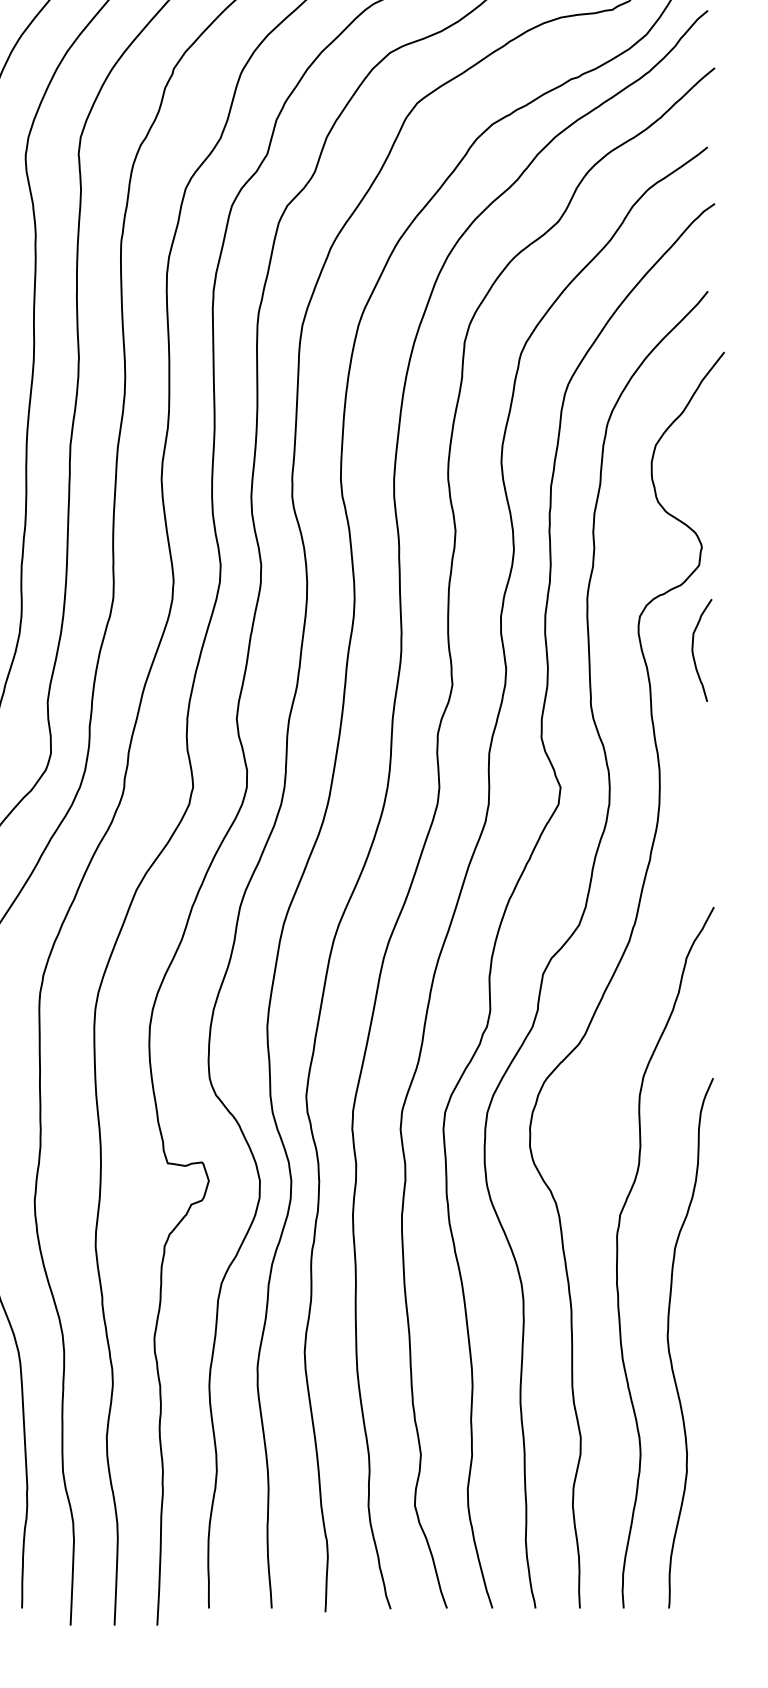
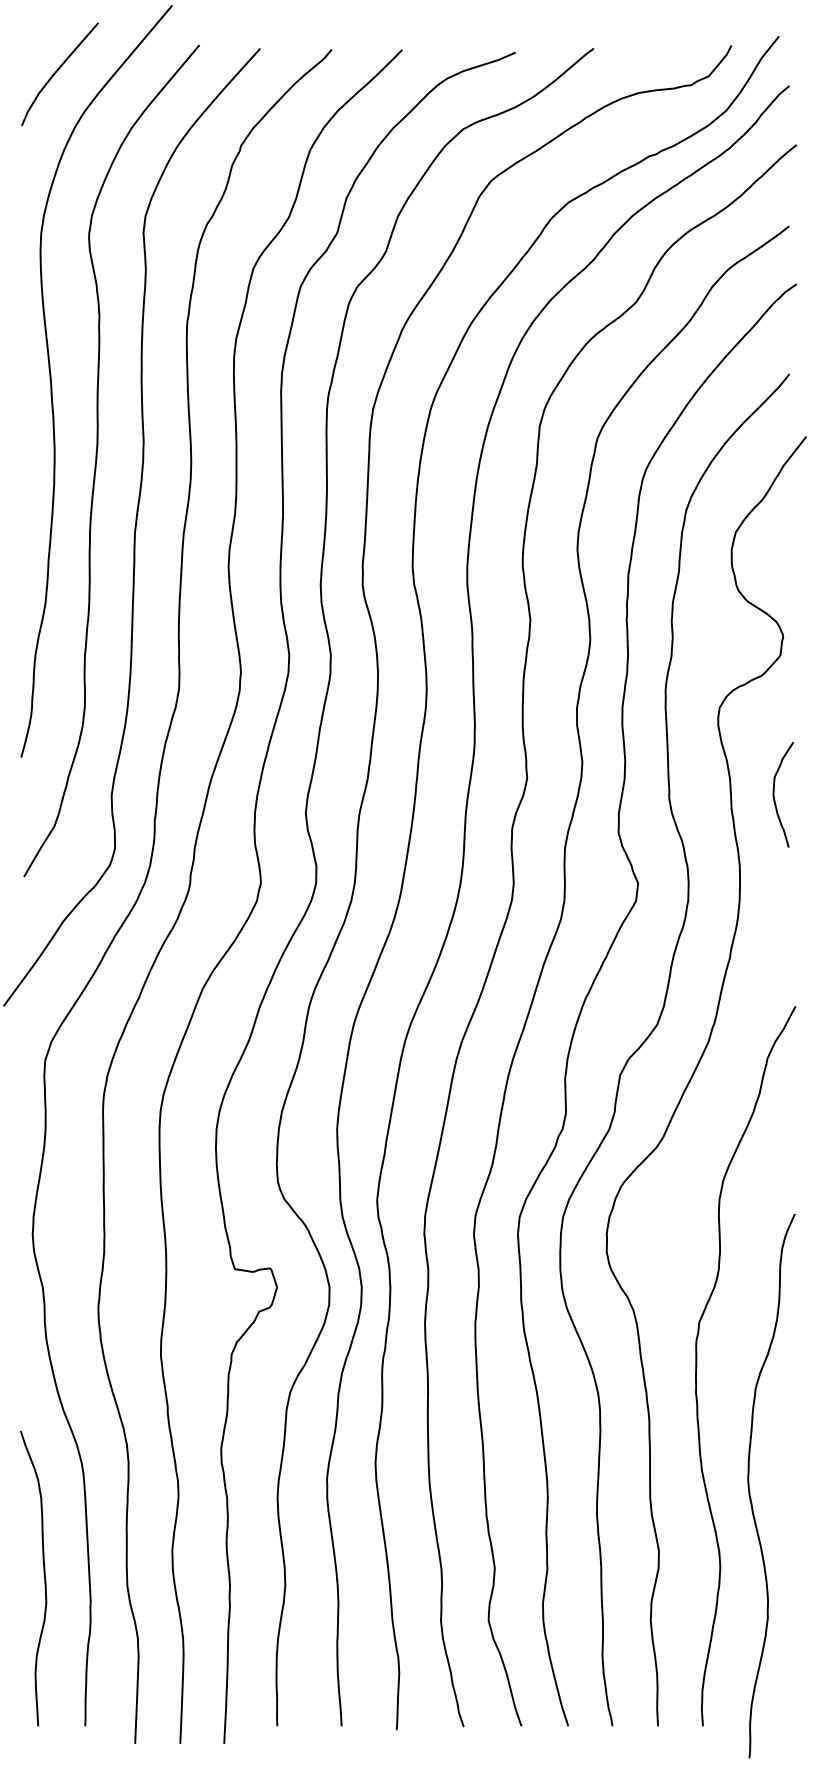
curve: (693, 650) -> (774, 794), moved
curve: (670, 1348) -> (750, 1491), moved

